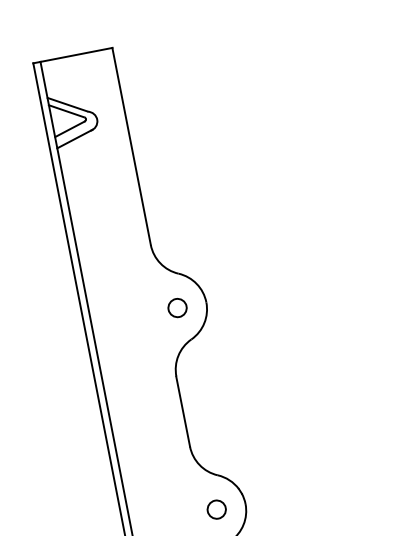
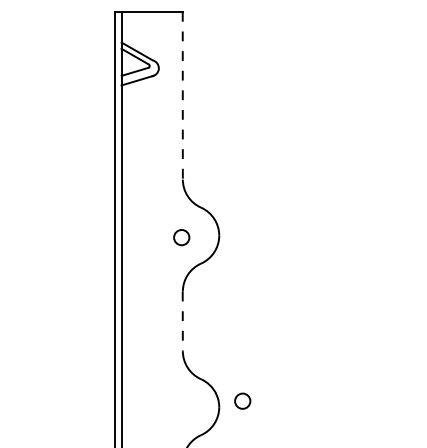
line: (131, 146) -> (182, 95), solid -> dashed
circle: (177, 307) -> (181, 237), moved
line: (182, 411) -> (182, 321), solid -> dashed
circle: (216, 508) -> (242, 400), moved

